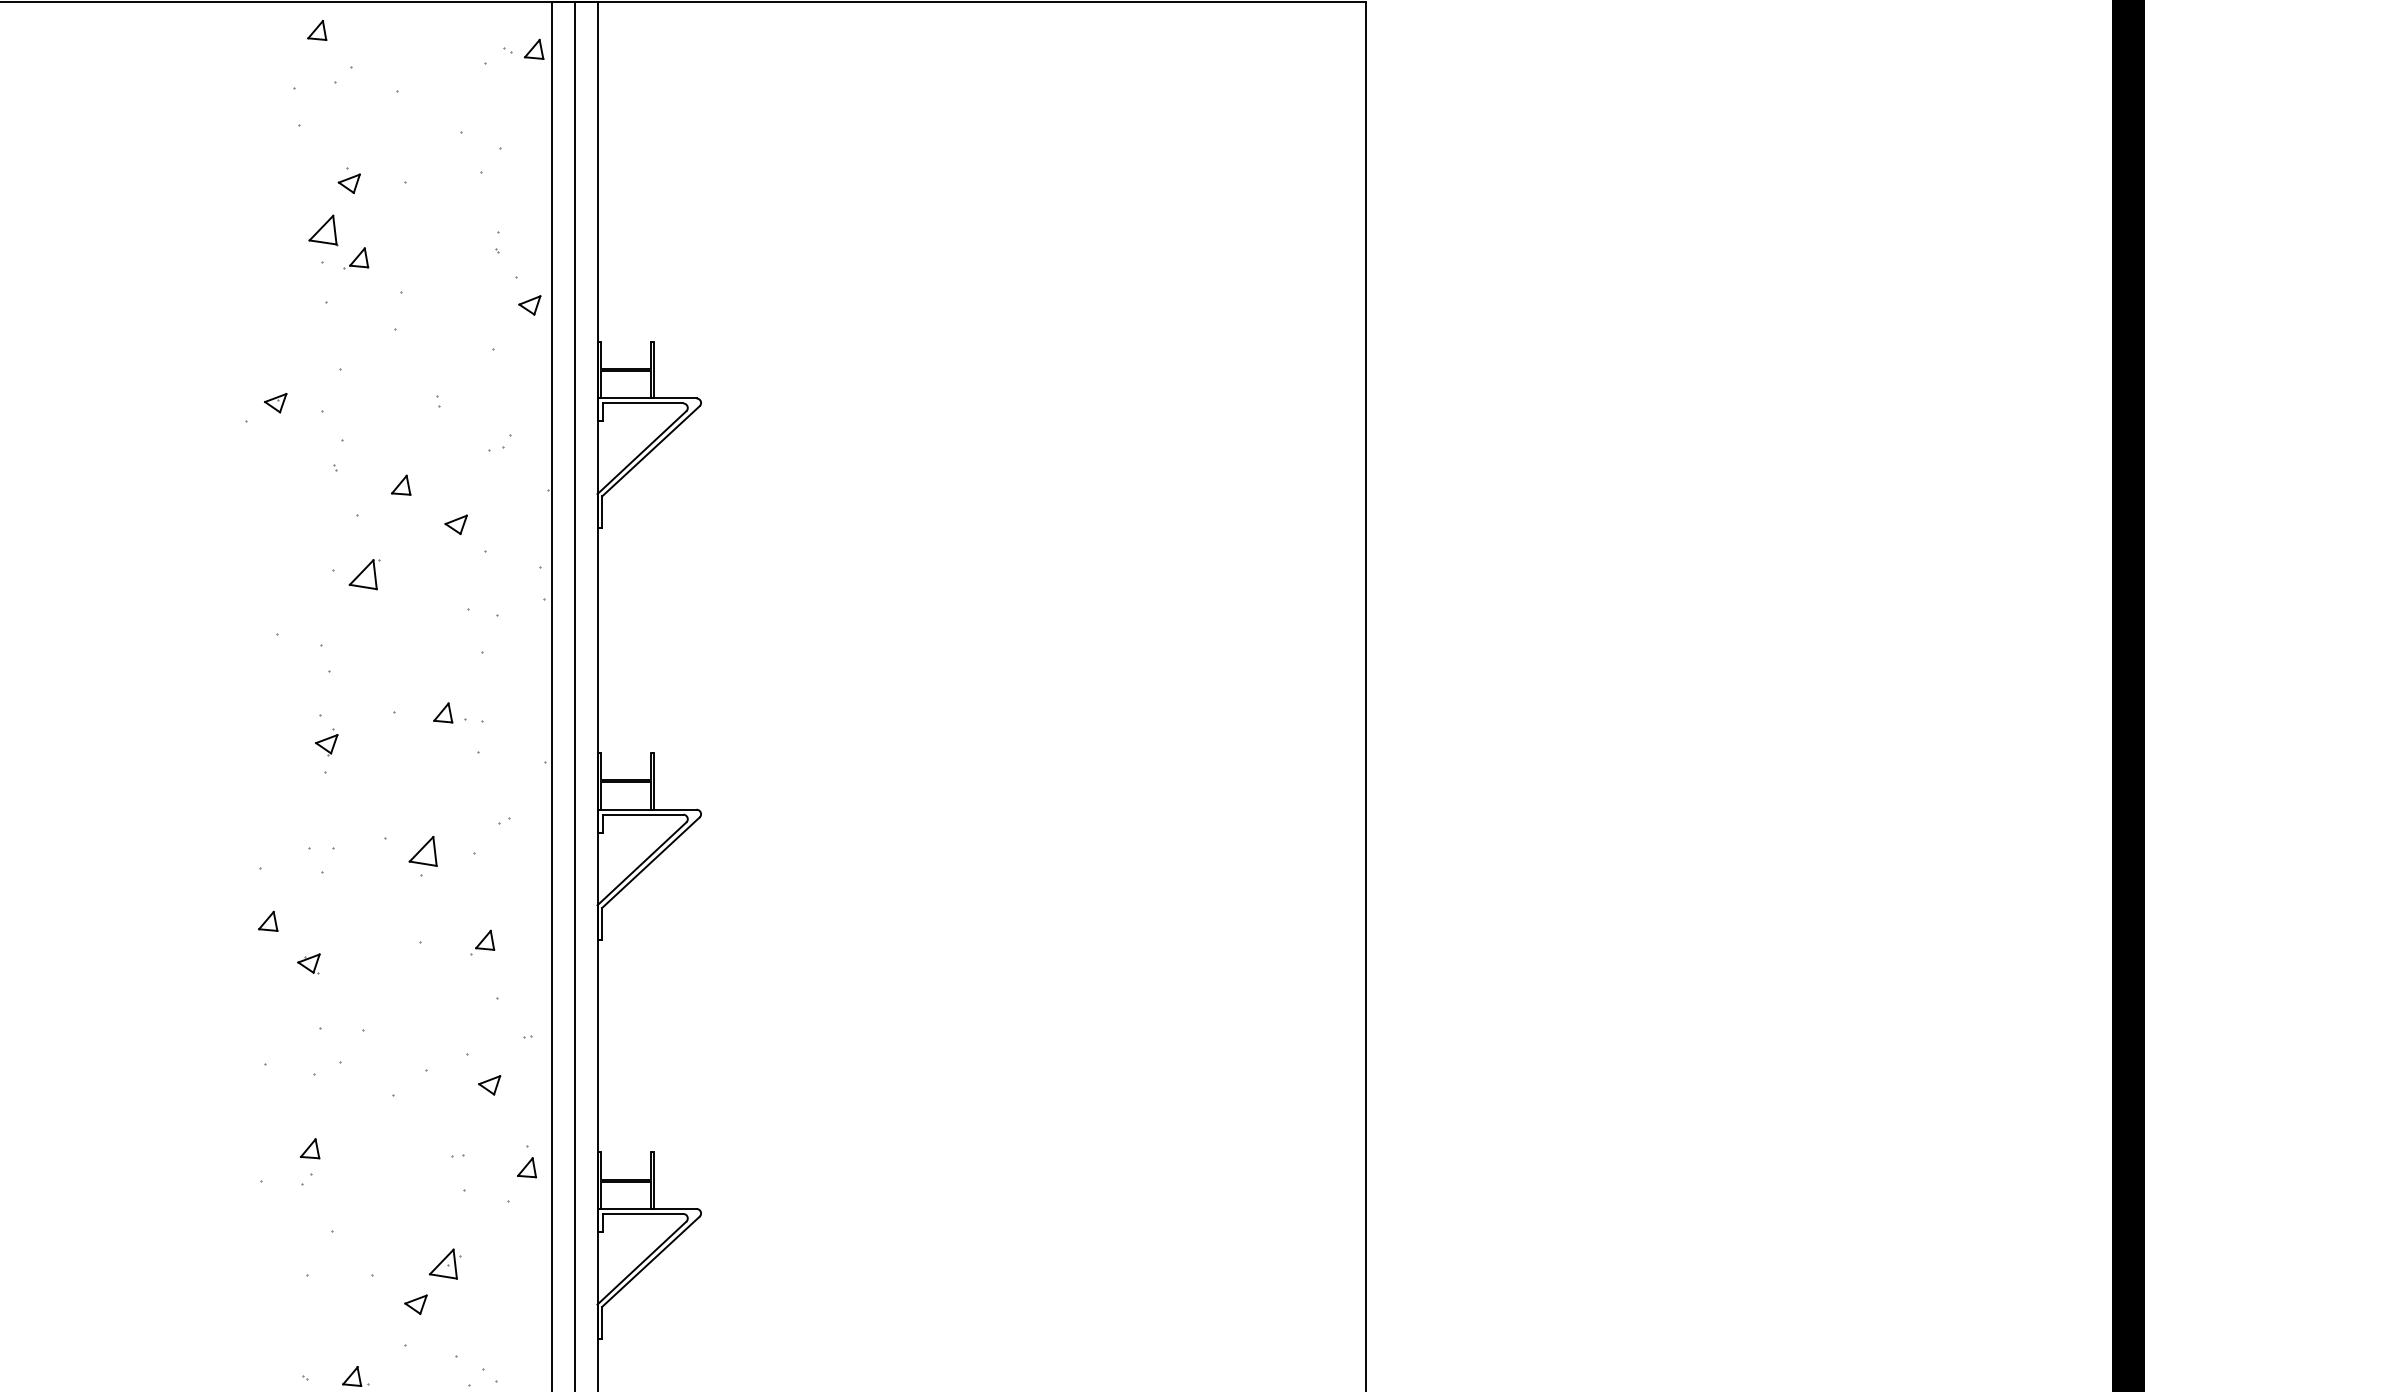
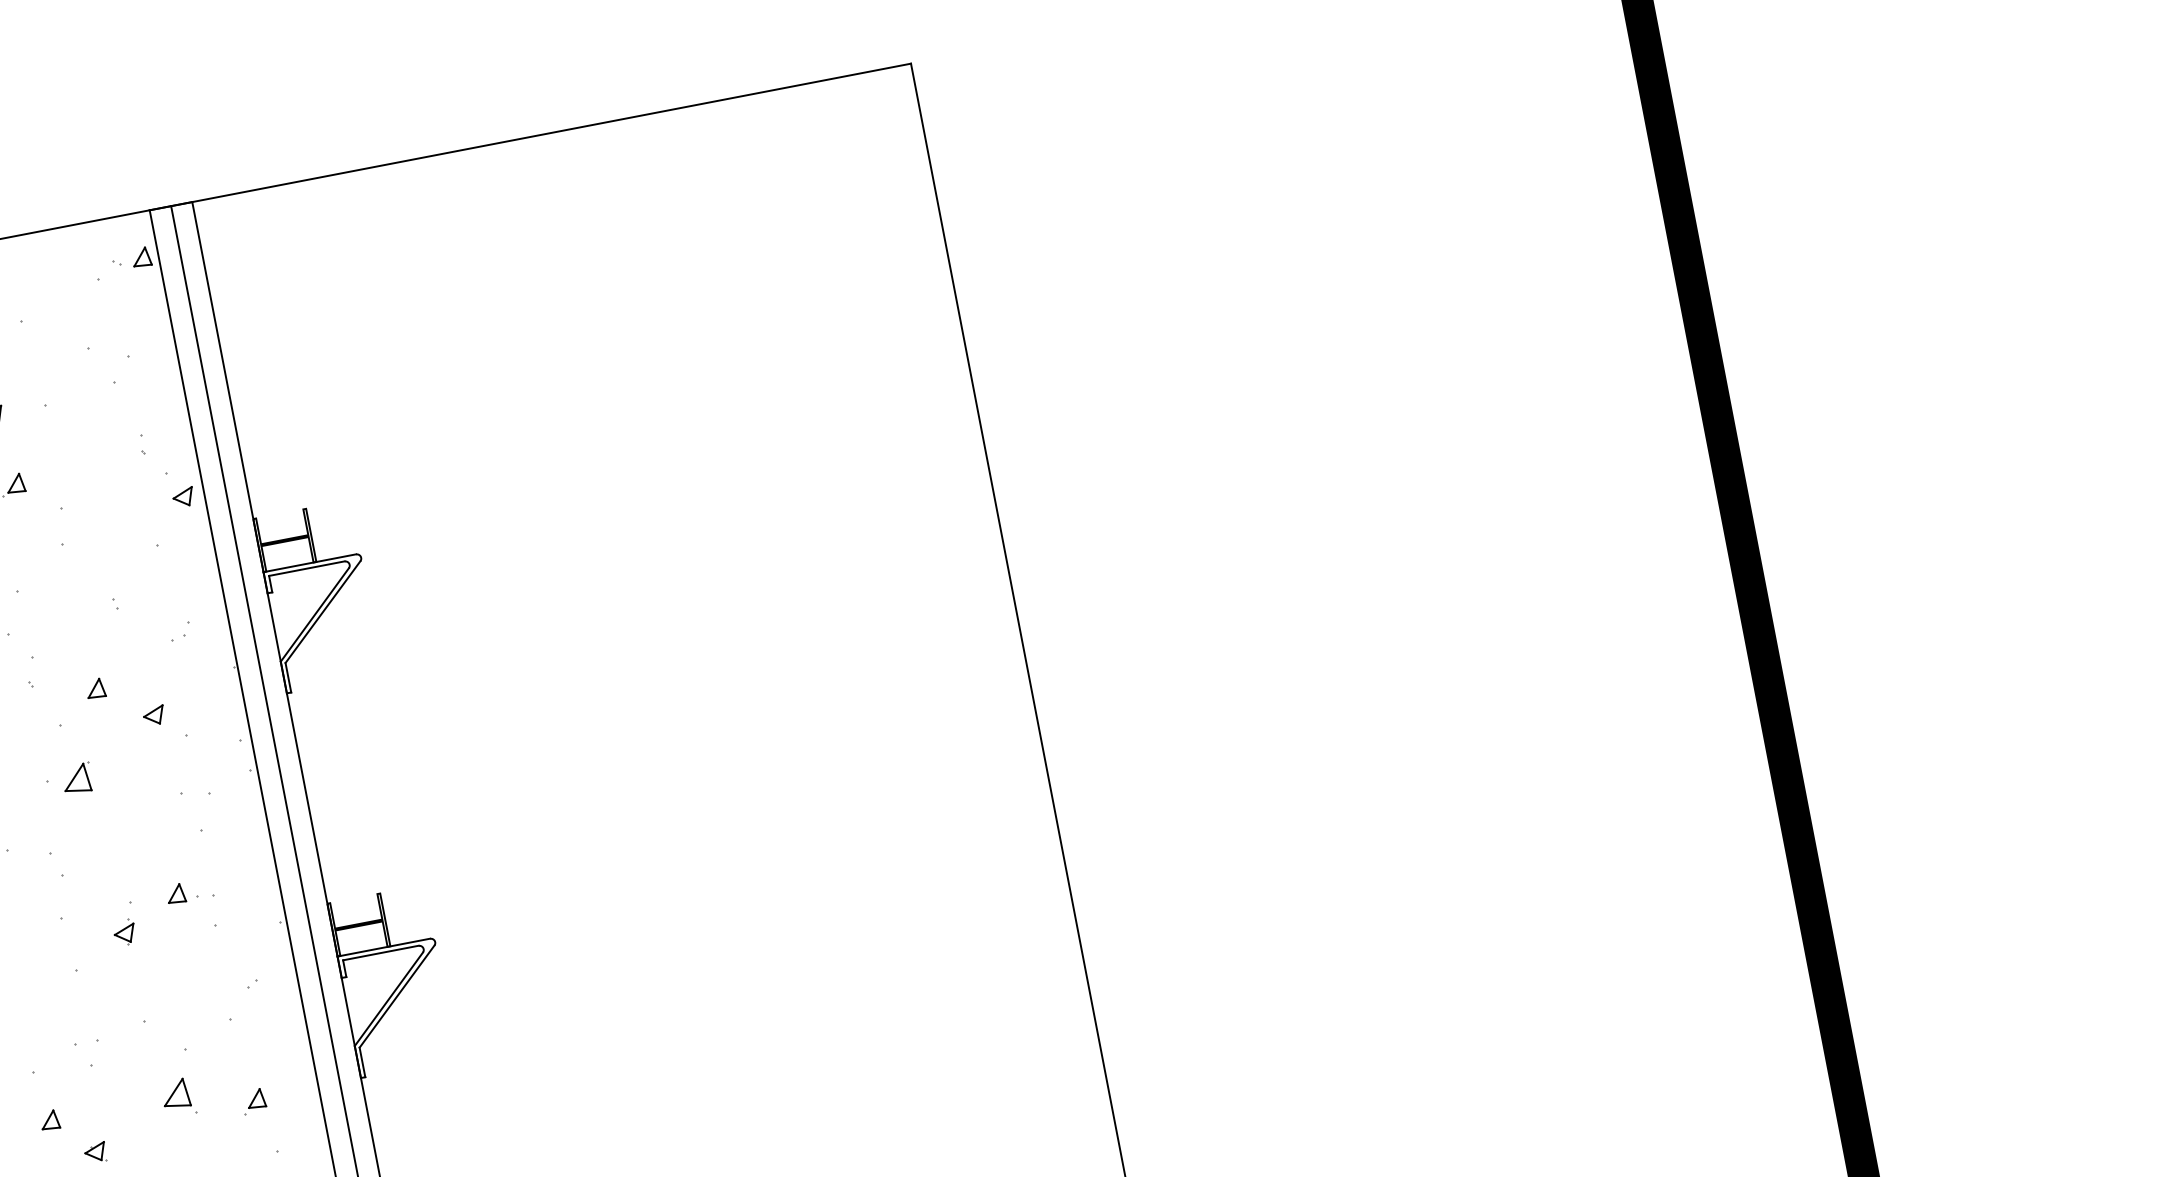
part: (326, 742) -> (124, 932), moved
part: (422, 850) -> (174, 1093), moved

